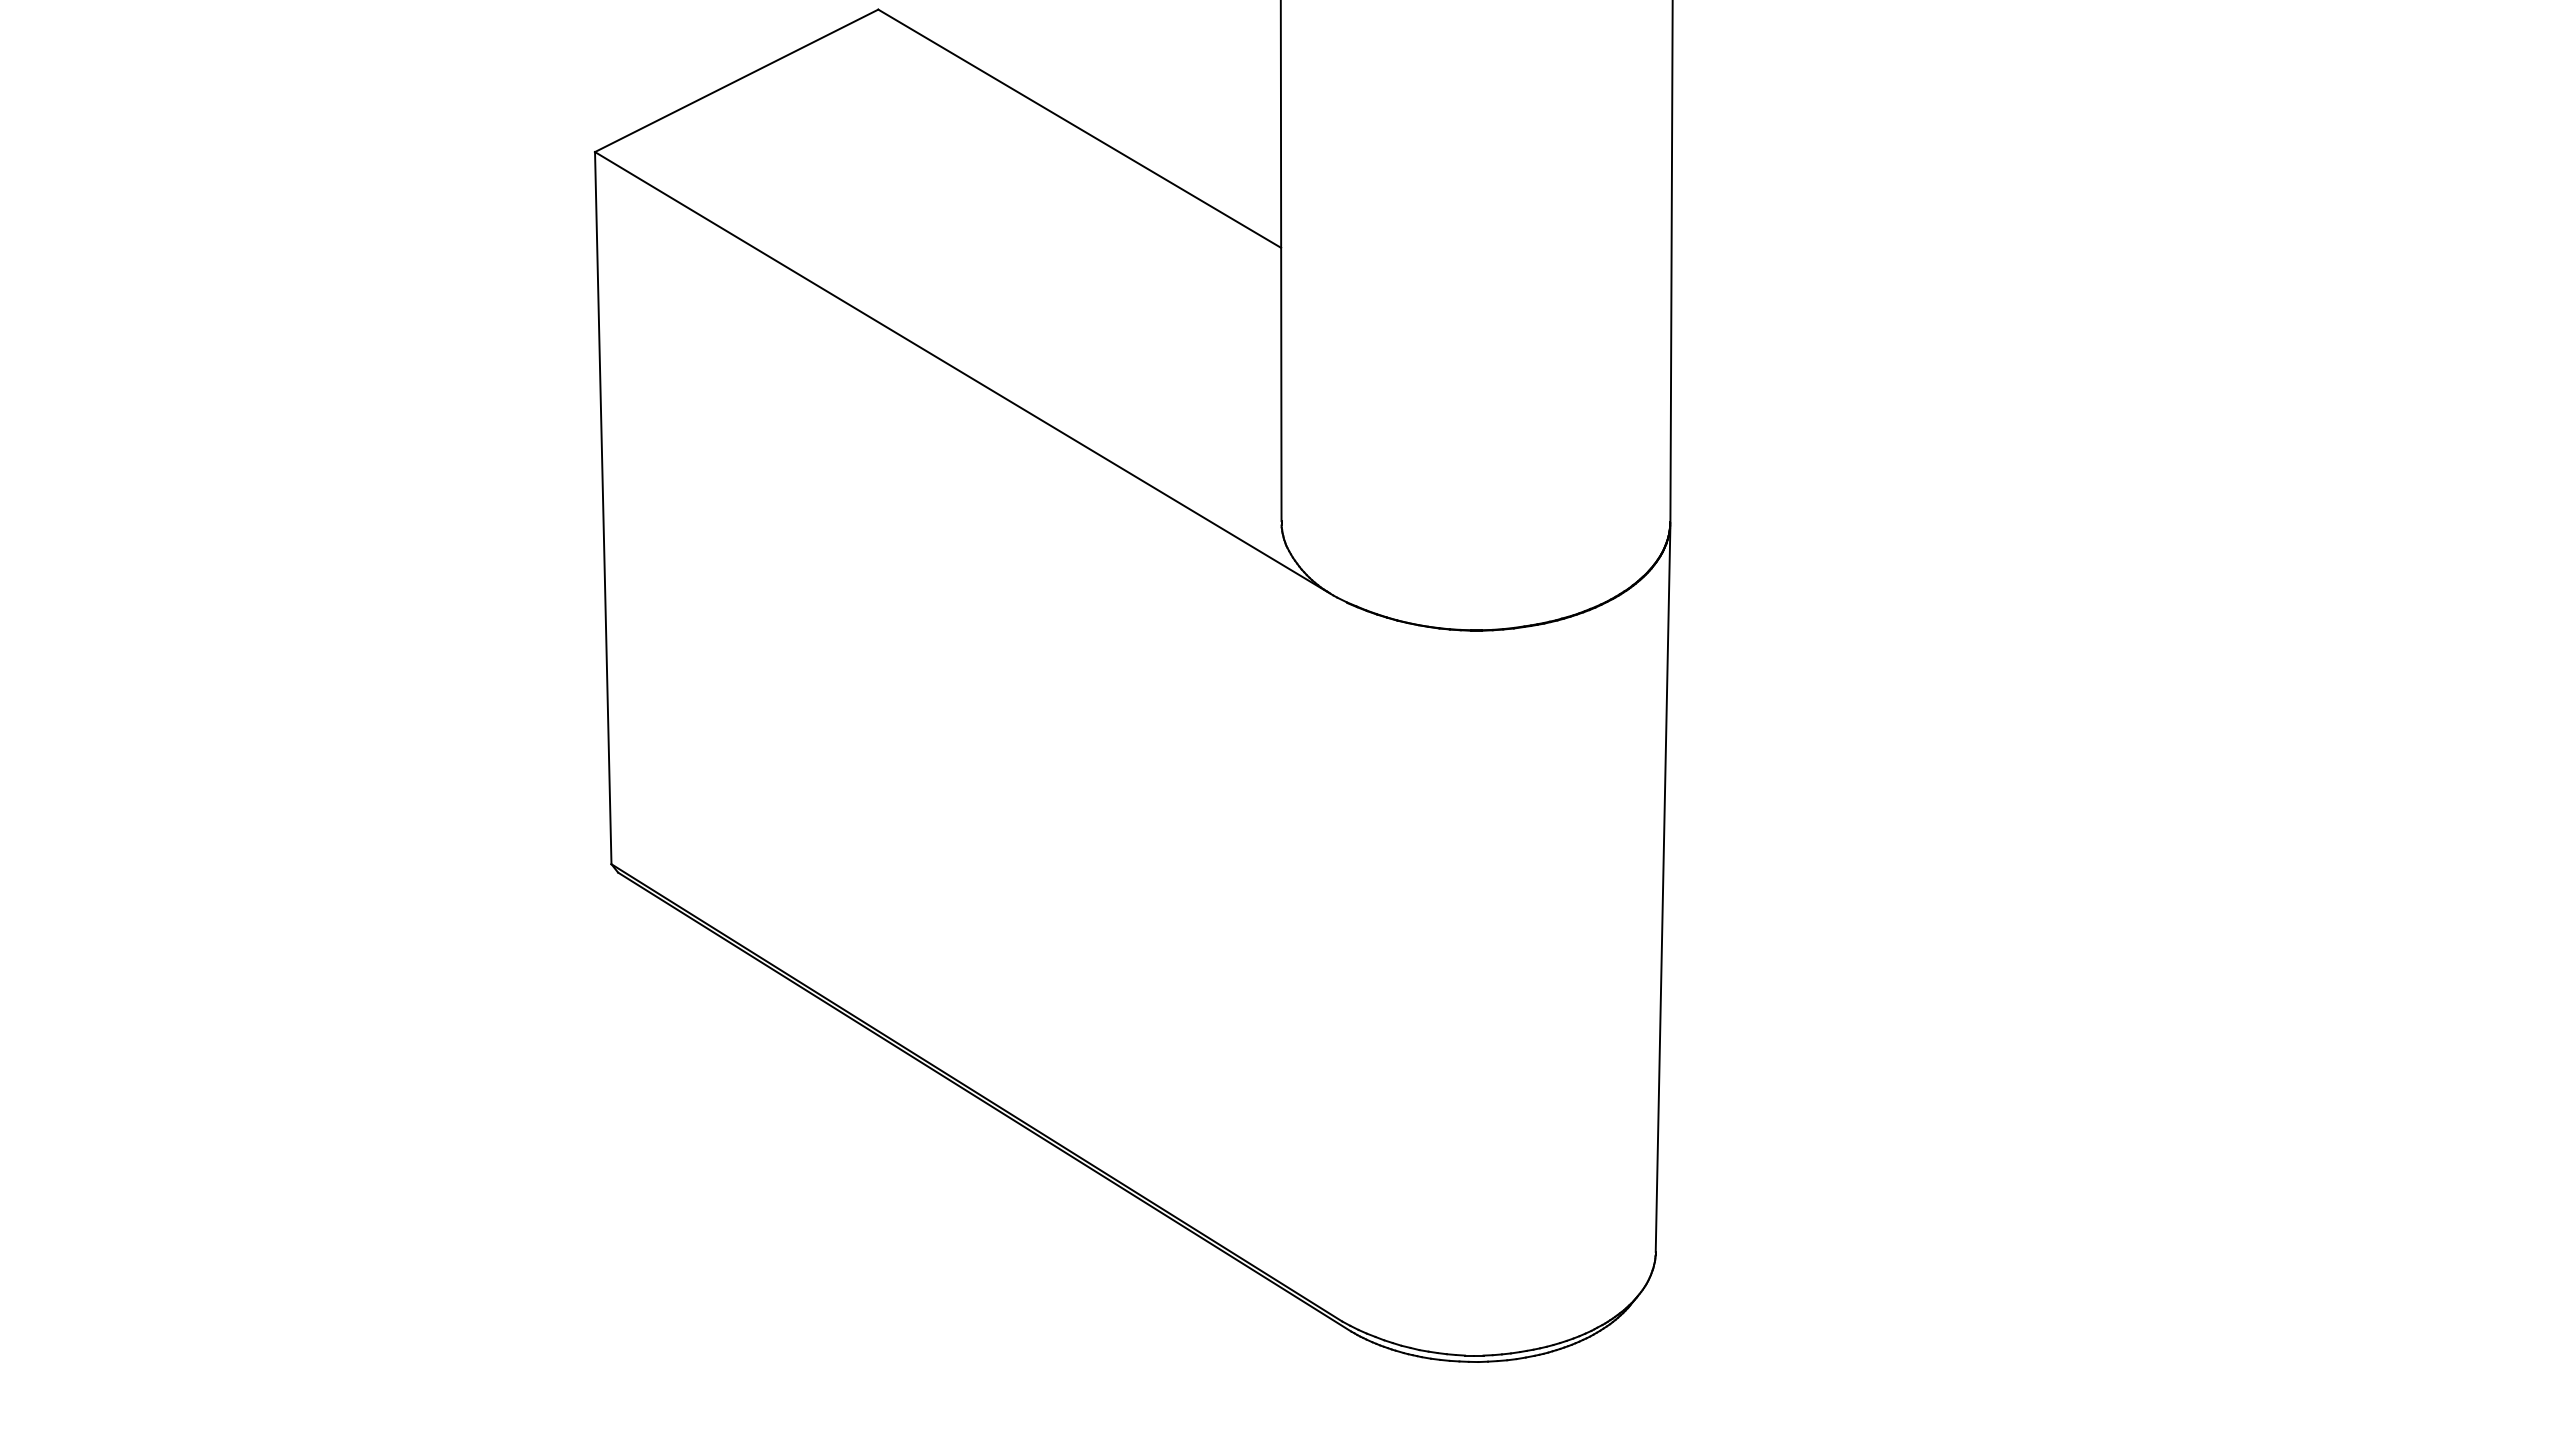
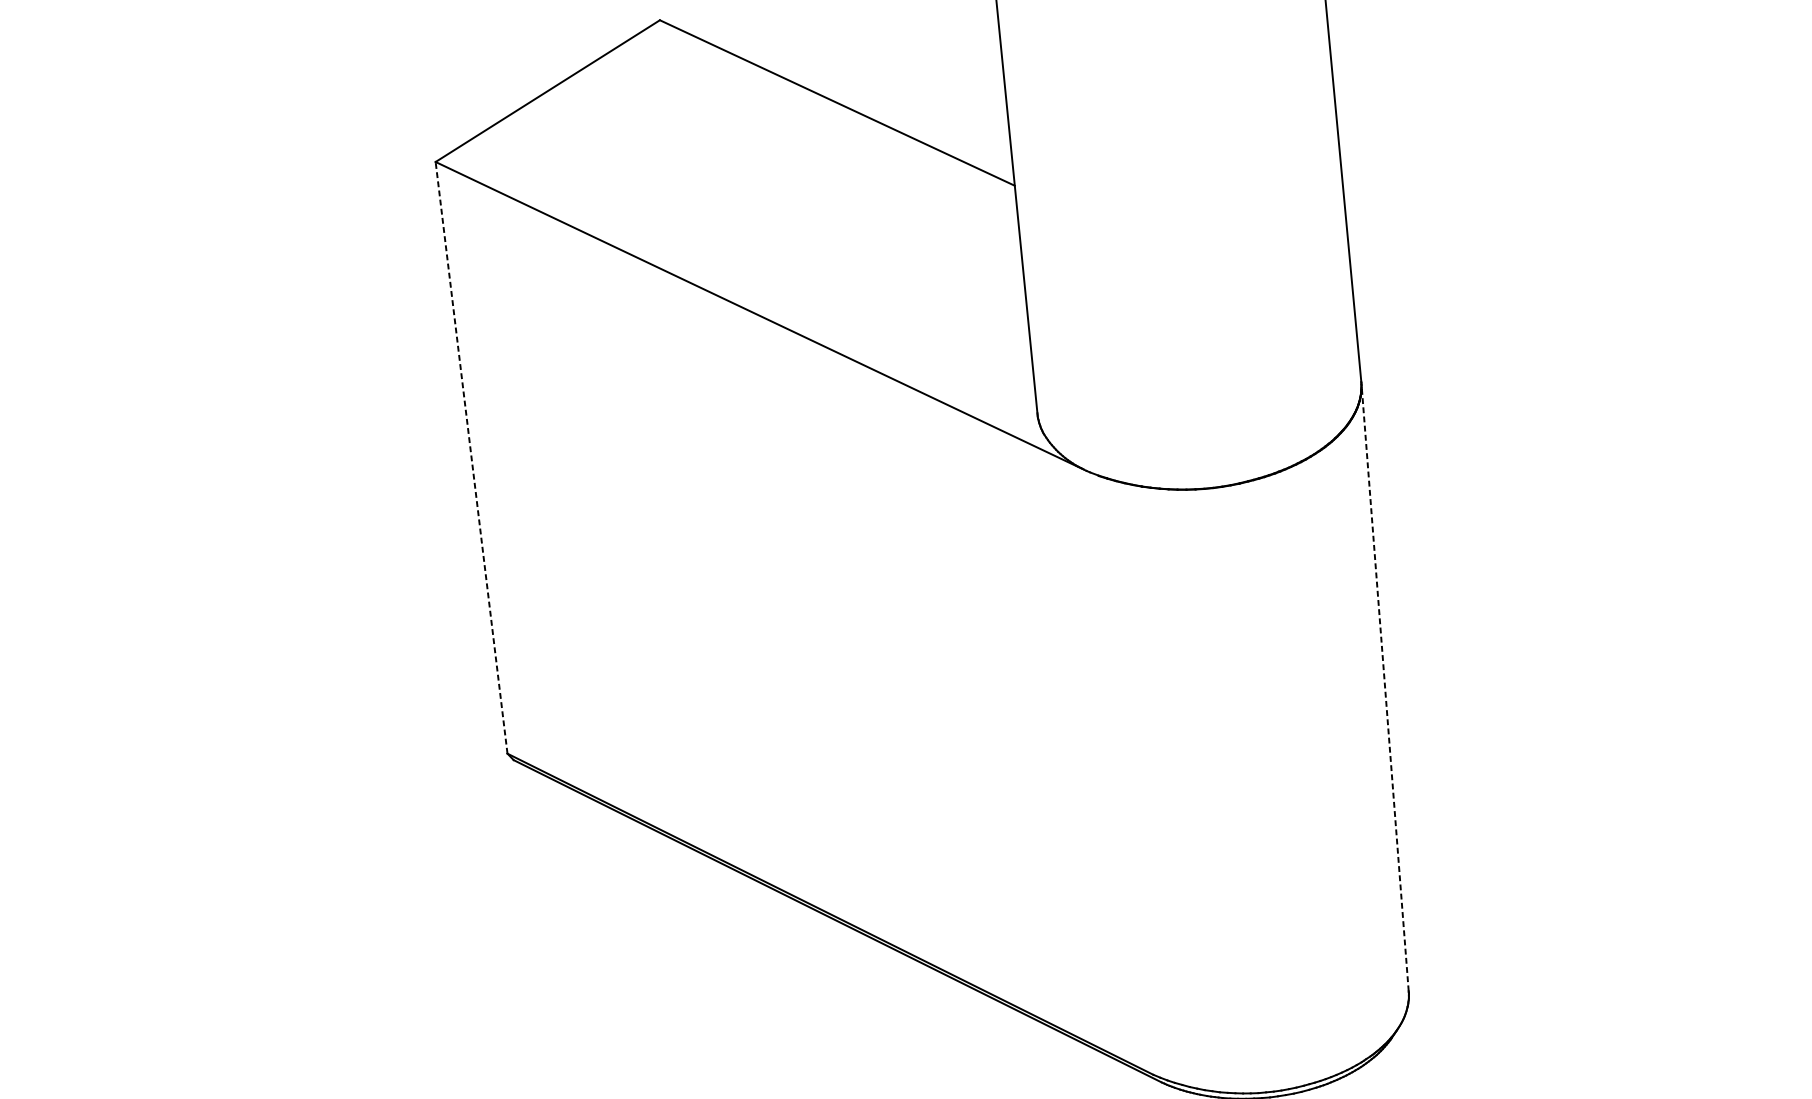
line: (603, 507) -> (471, 457), solid -> dashed
line: (1663, 888) -> (1385, 687), solid -> dashed

